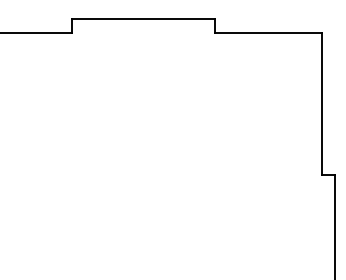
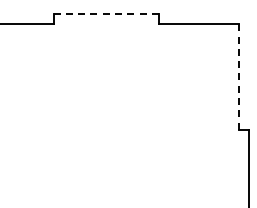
line: (143, 19) -> (106, 14), solid -> dashed
line: (321, 104) -> (238, 77), solid -> dashed

